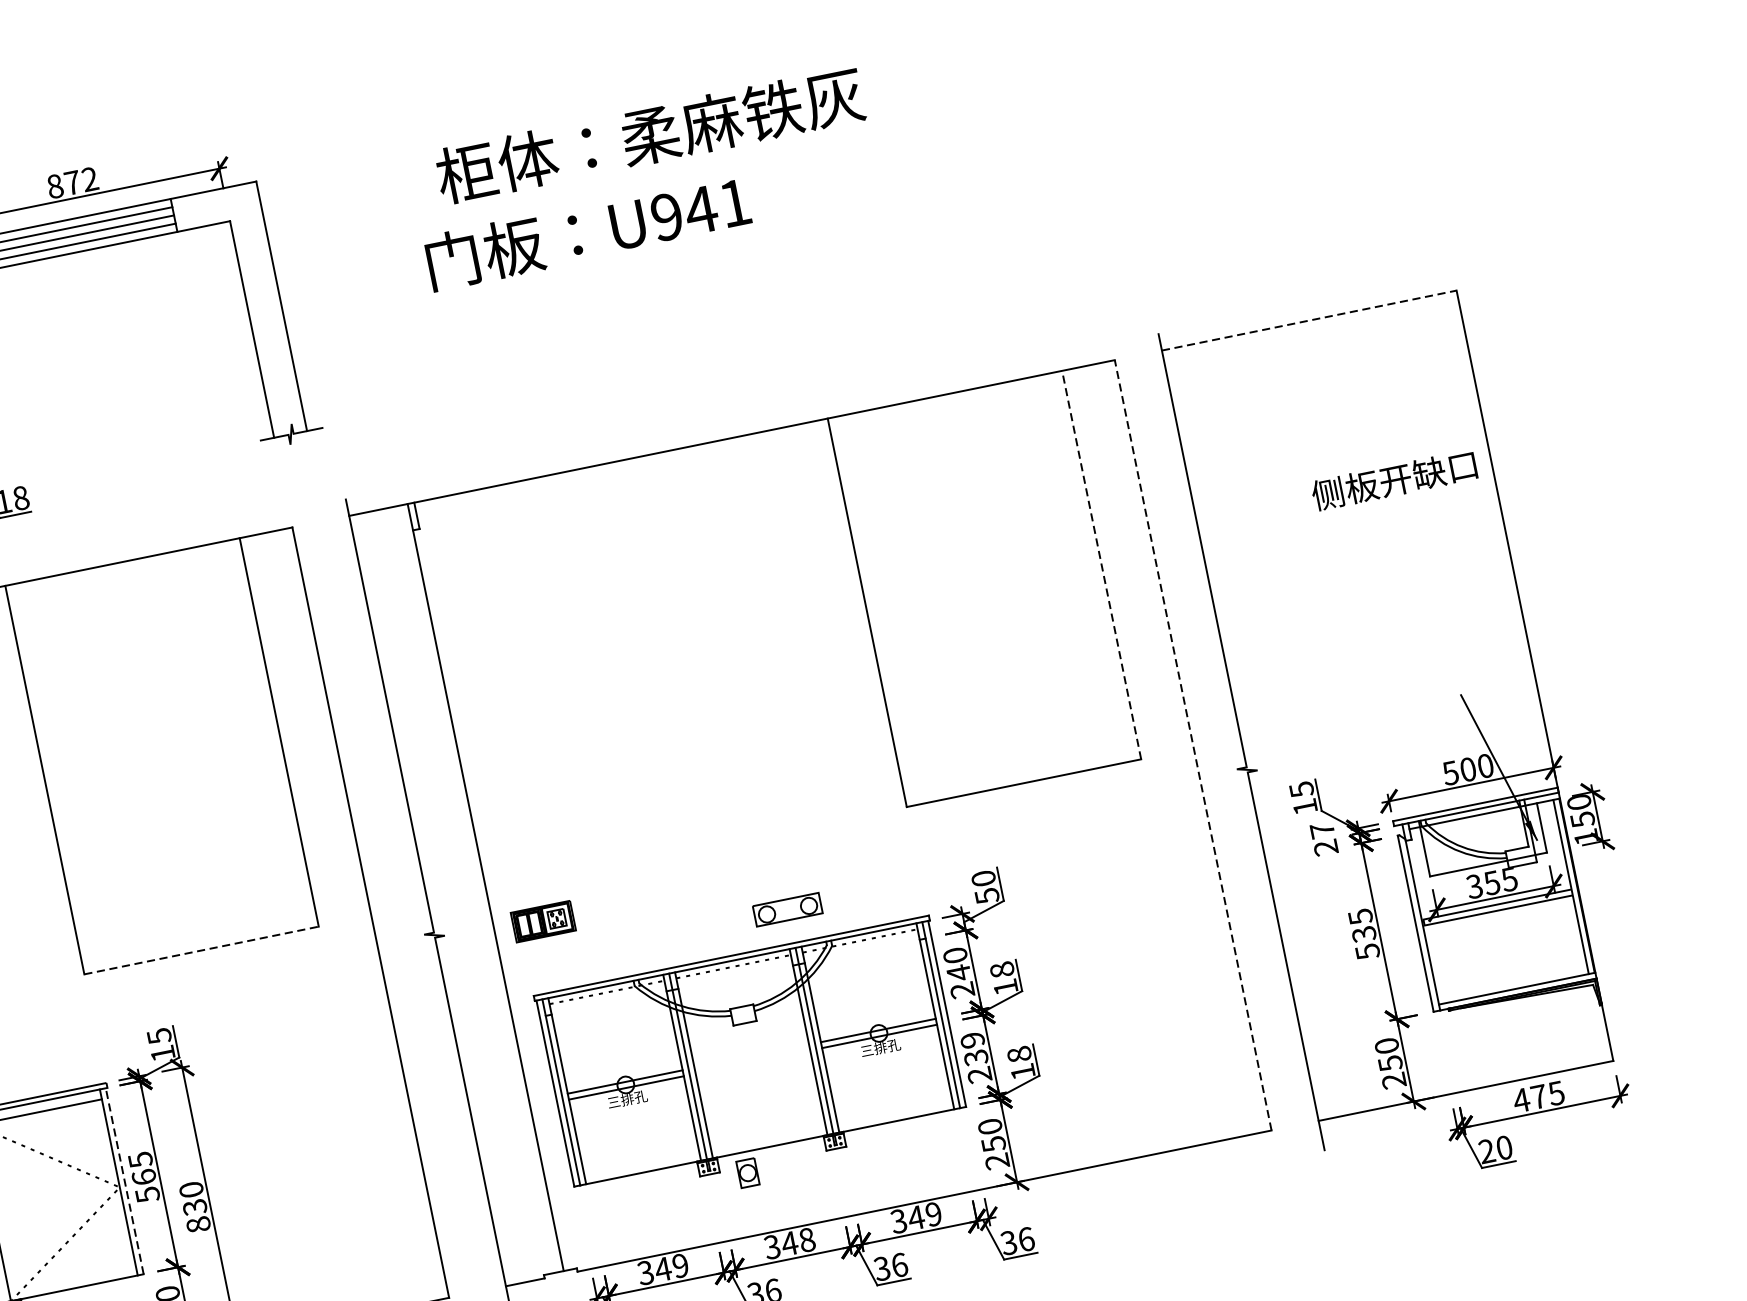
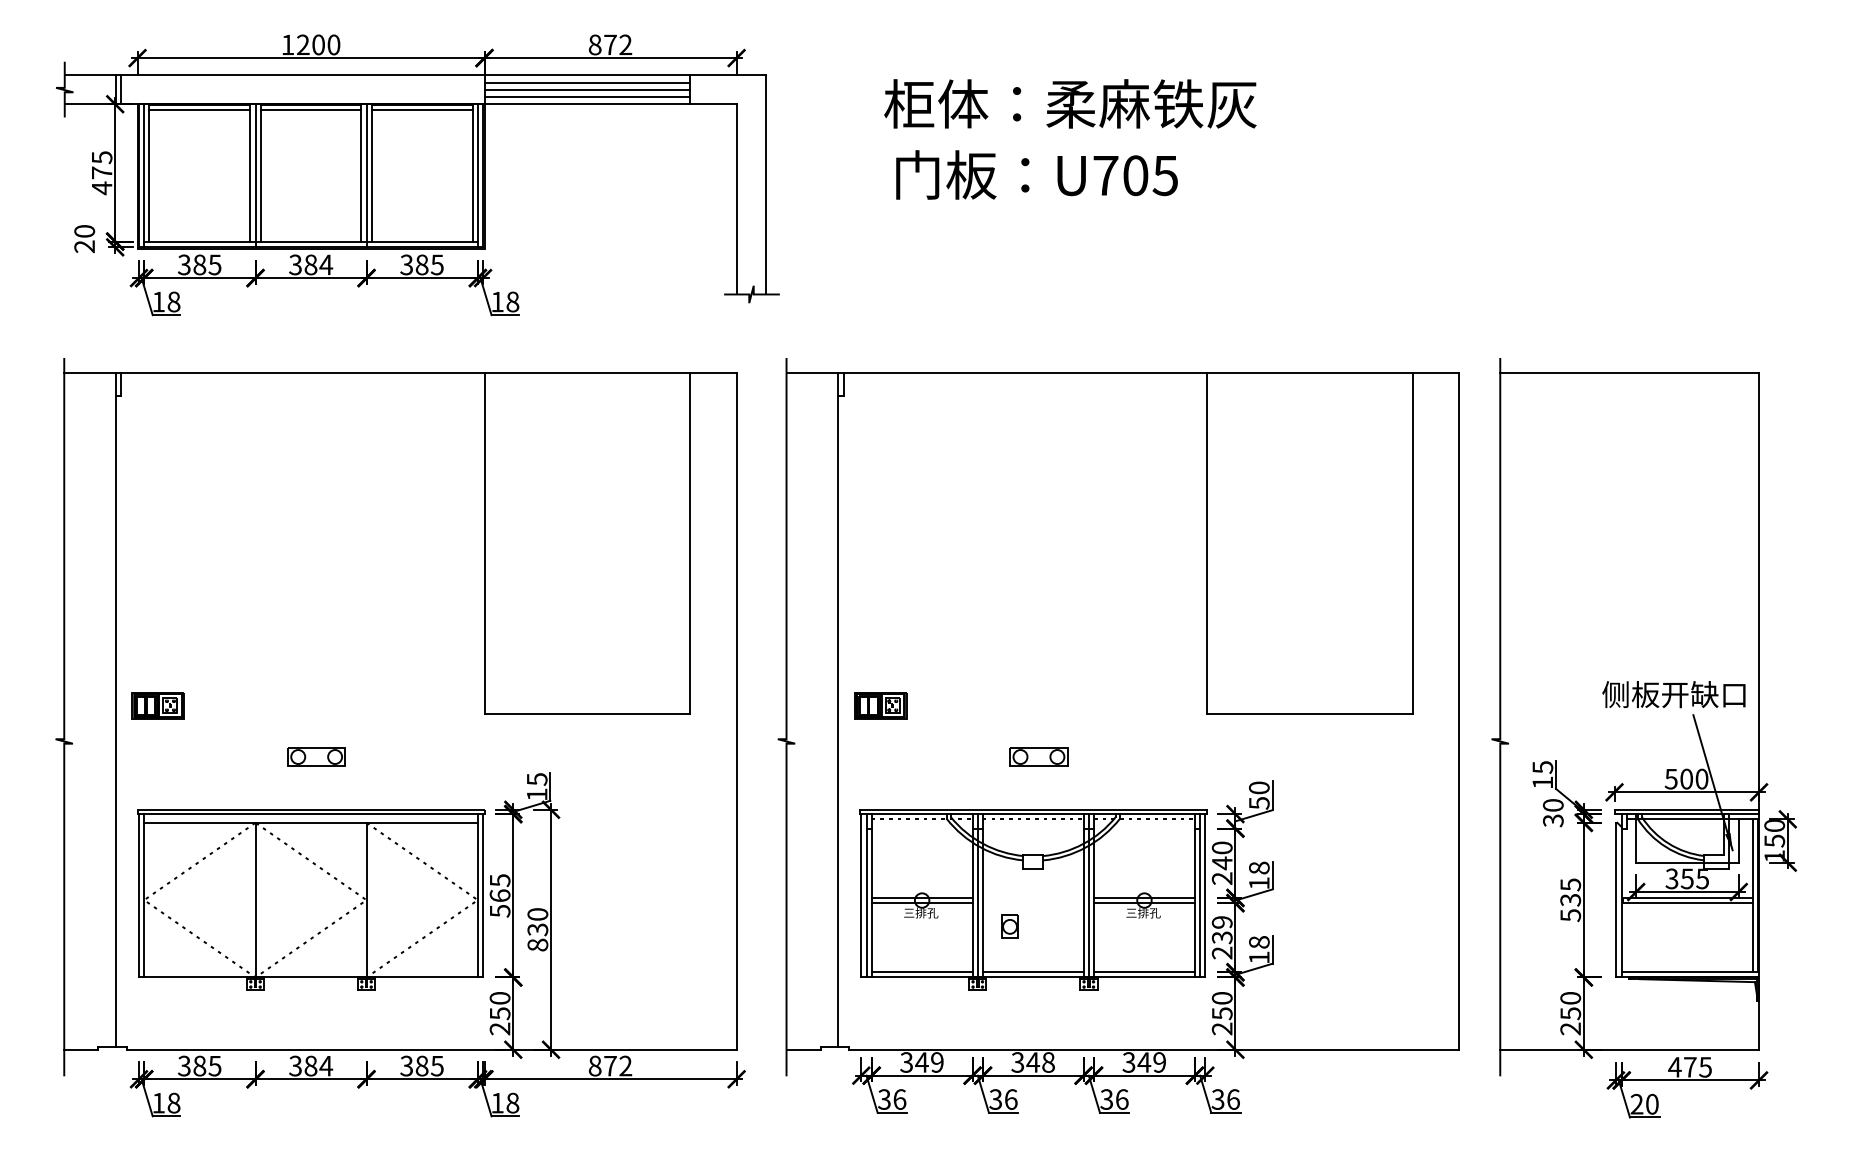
text: (649, 134) -> (1070, 103), moved
text: (700, 209) -> (1135, 175), U941 -> U705
line: (1310, 320) -> (1630, 373), dashed -> solid
text: (1393, 480) -> (1673, 694), moved
line: (1101, 564) -> (1412, 543), dashed -> solid
line: (1192, 744) -> (1458, 710), dashed -> solid
text: (1323, 839) -> (1552, 813), 27 -> 30
part: (787, 909) -> (1038, 756), moved
part: (543, 921) -> (880, 705), moved
line: (201, 950) -> (587, 714), dashed -> solid
line: (895, 1115) -> (1144, 972), added
line: (769, 1141) -> (1033, 972), added
line: (641, 1167) -> (921, 972), added
part: (747, 1172) -> (1009, 926), moved
line: (125, 1180) -> (483, 895), dashed -> solid

